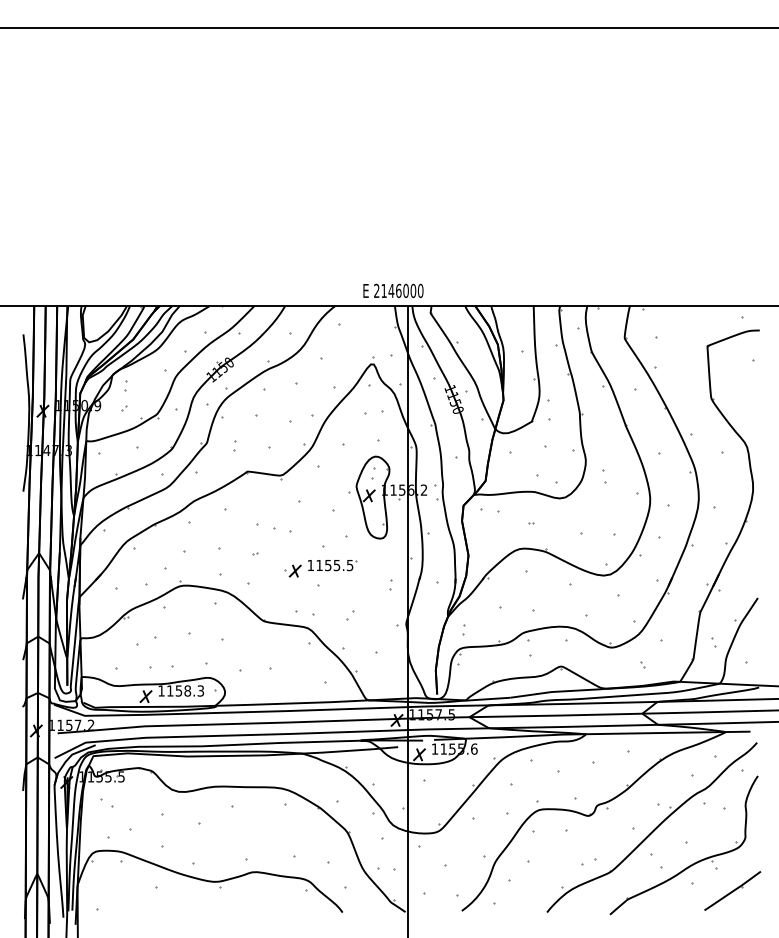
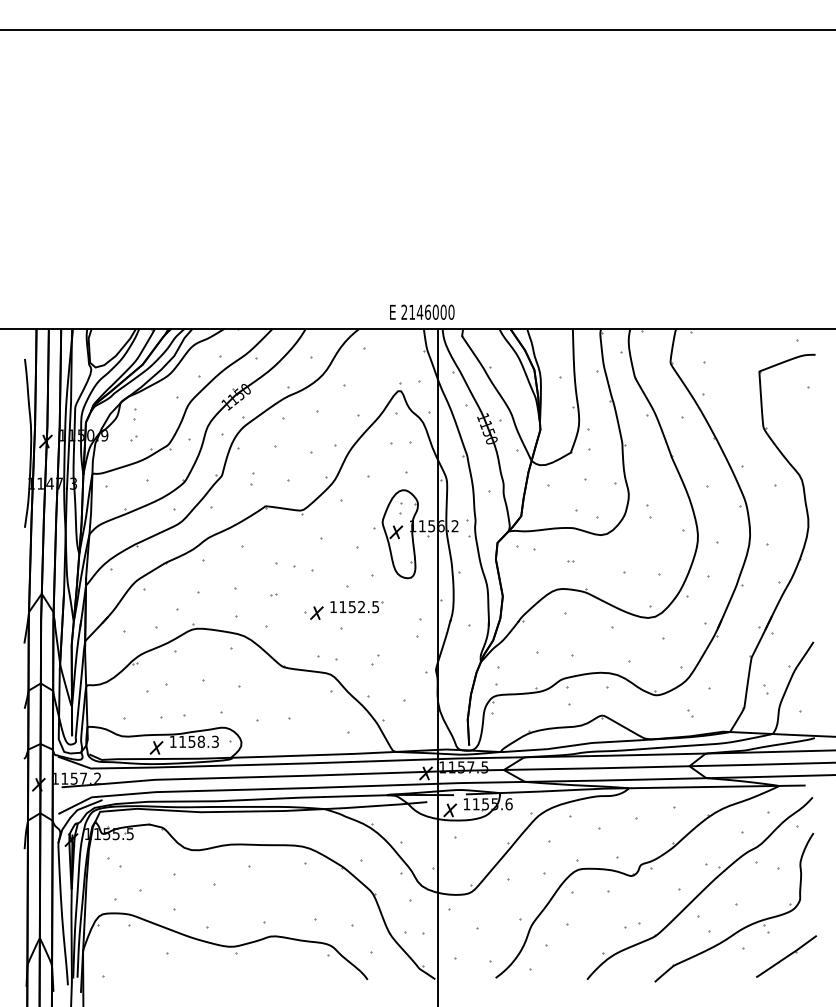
text: (336, 565) -> (361, 607), 1155.5 -> 1152.5
part: (390, 584) -> (419, 627), size x1.6
part: (463, 629) -> (497, 675), size x1.6

